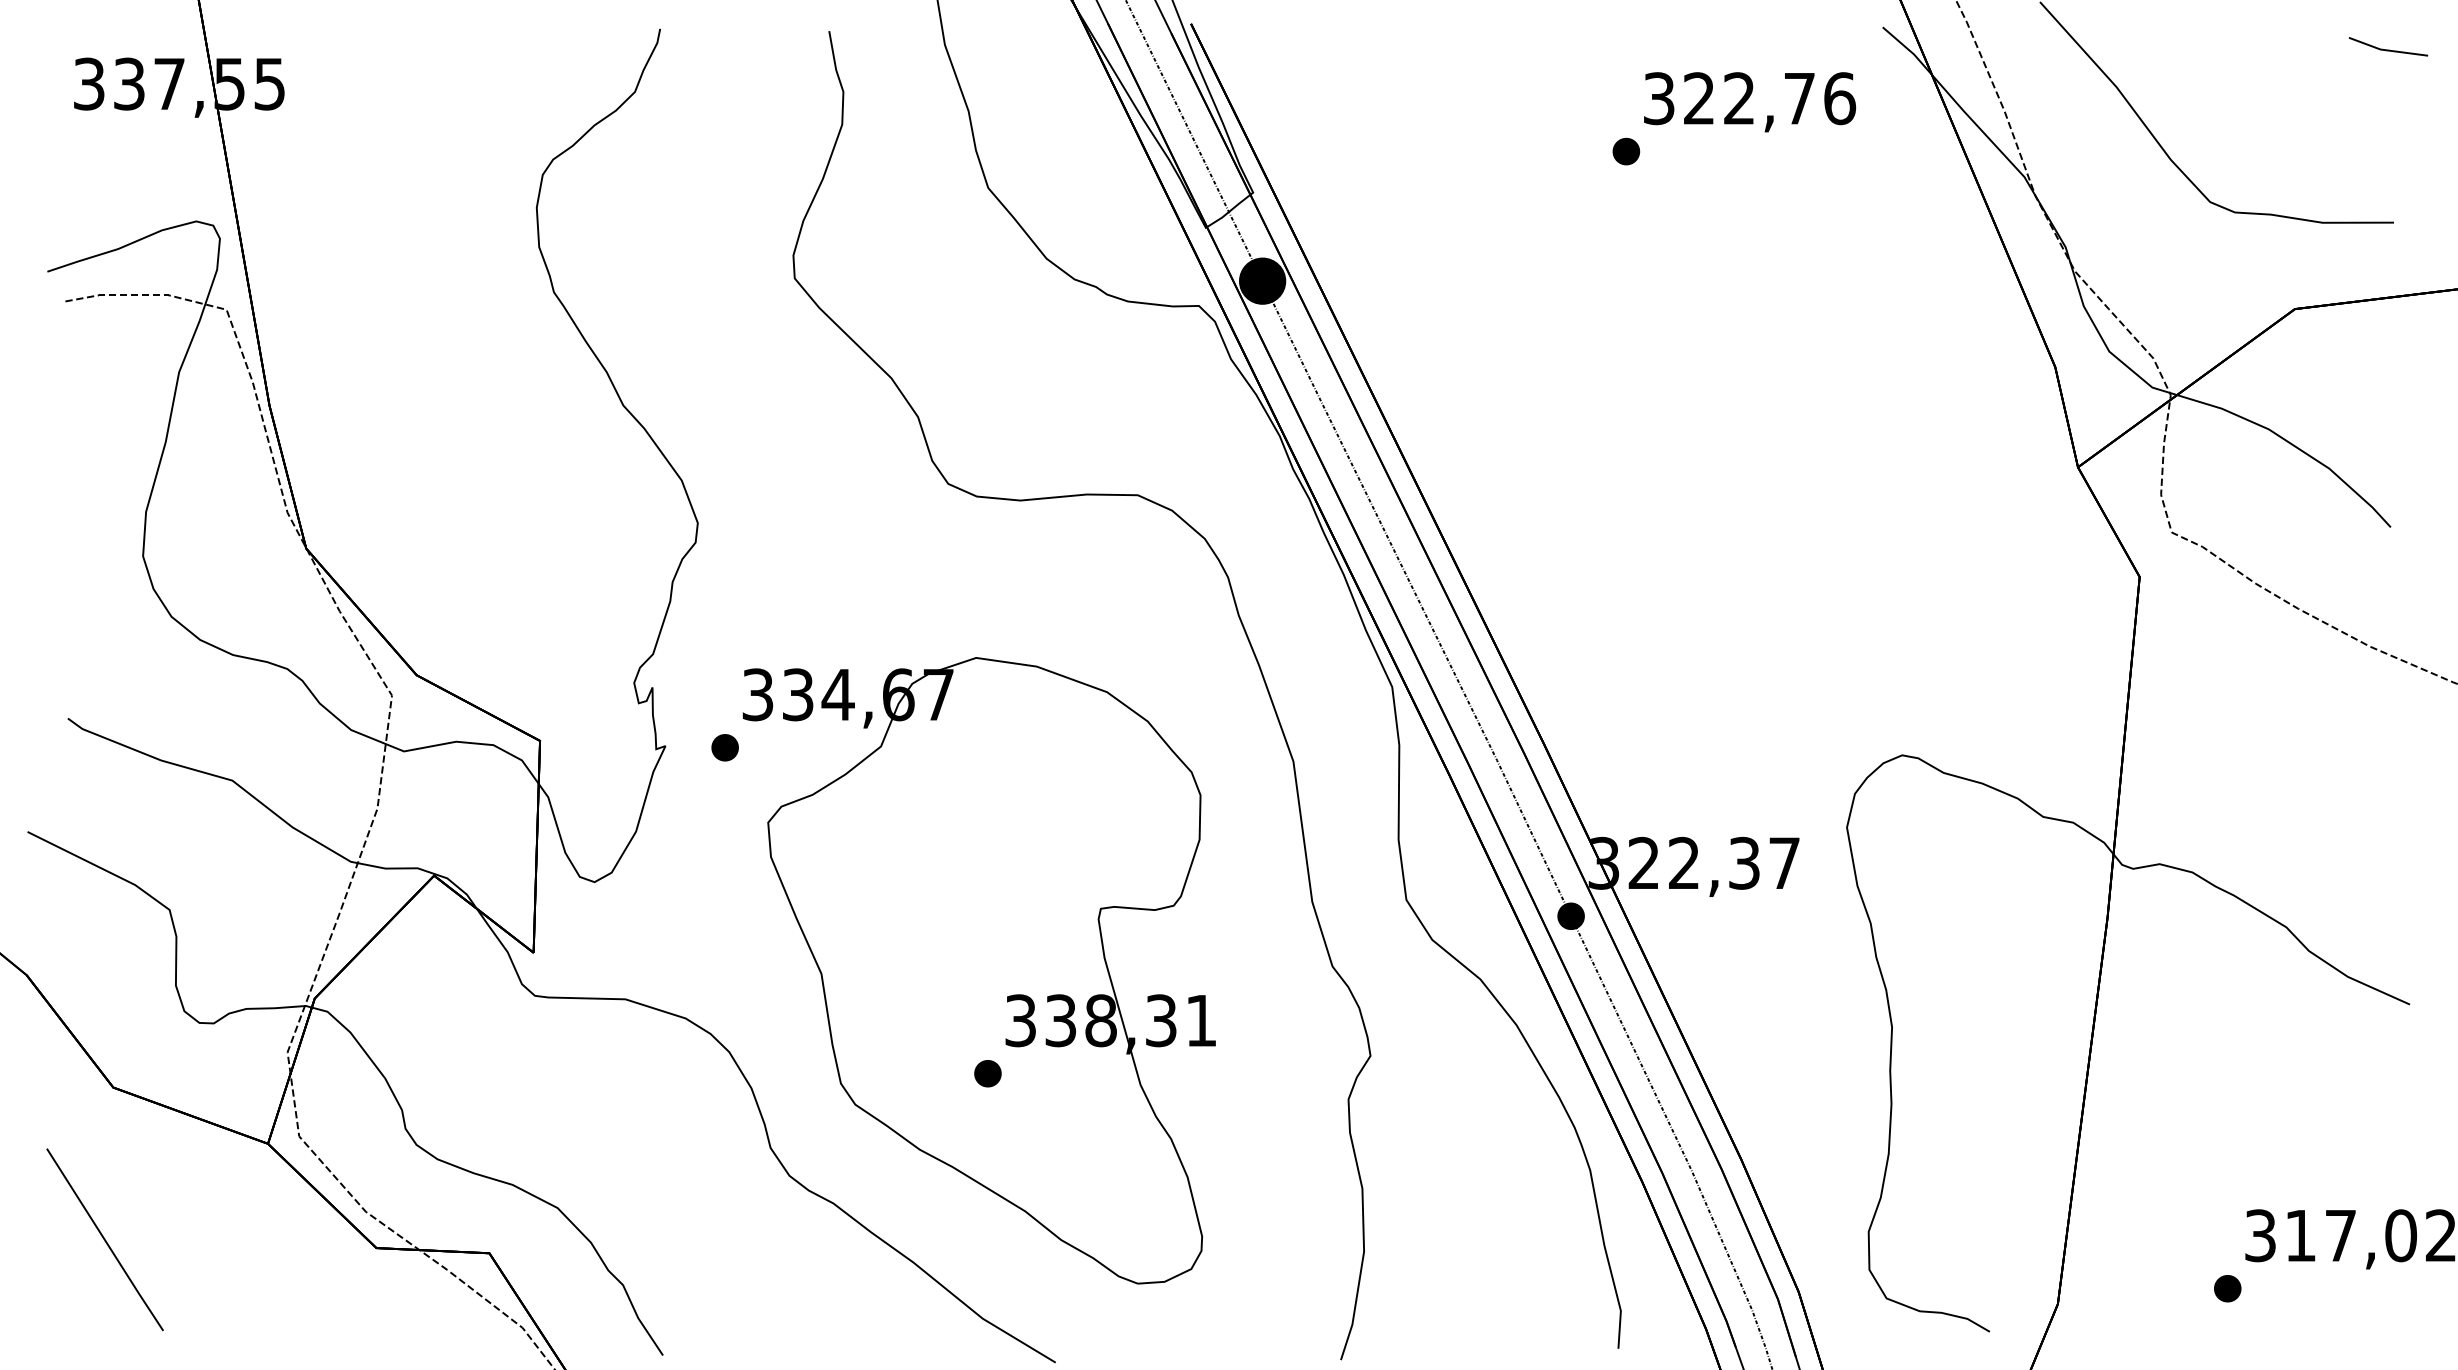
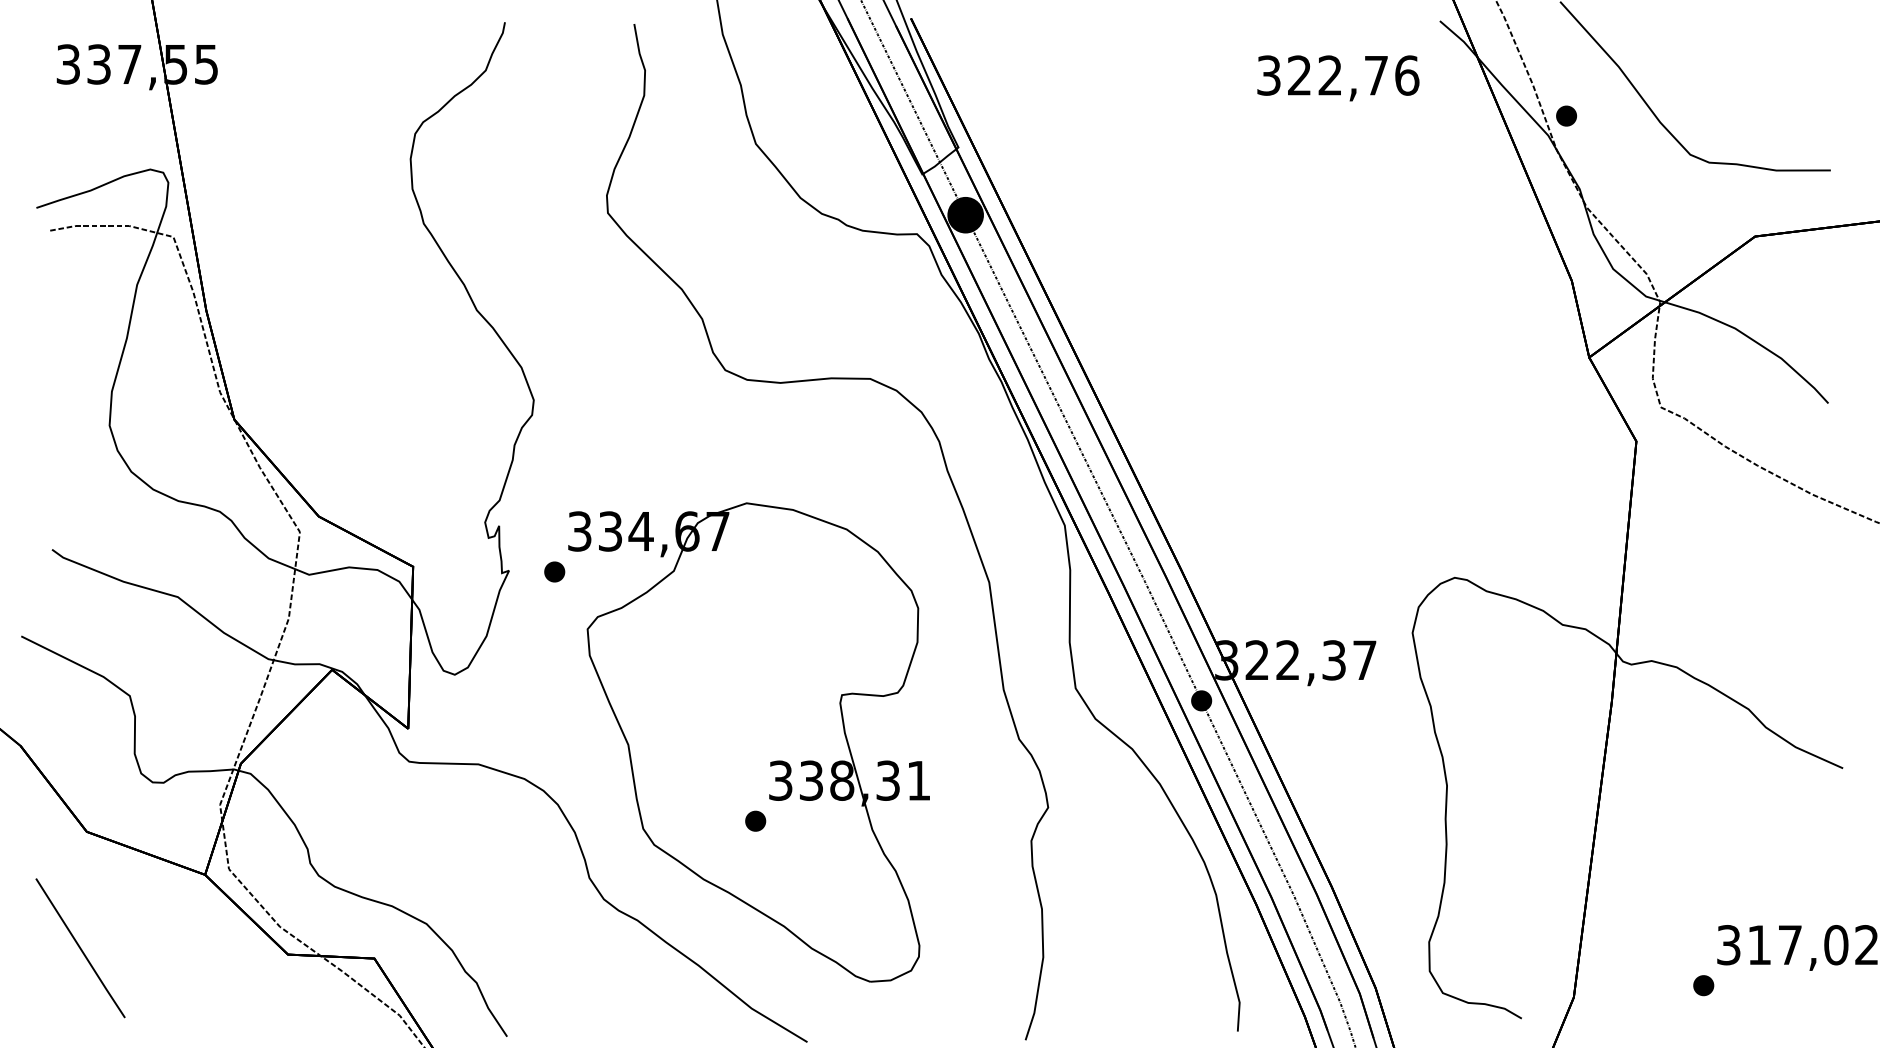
line: (2388, 49) -> (1826, 38), removed
part: (1626, 151) -> (1566, 116), moved

